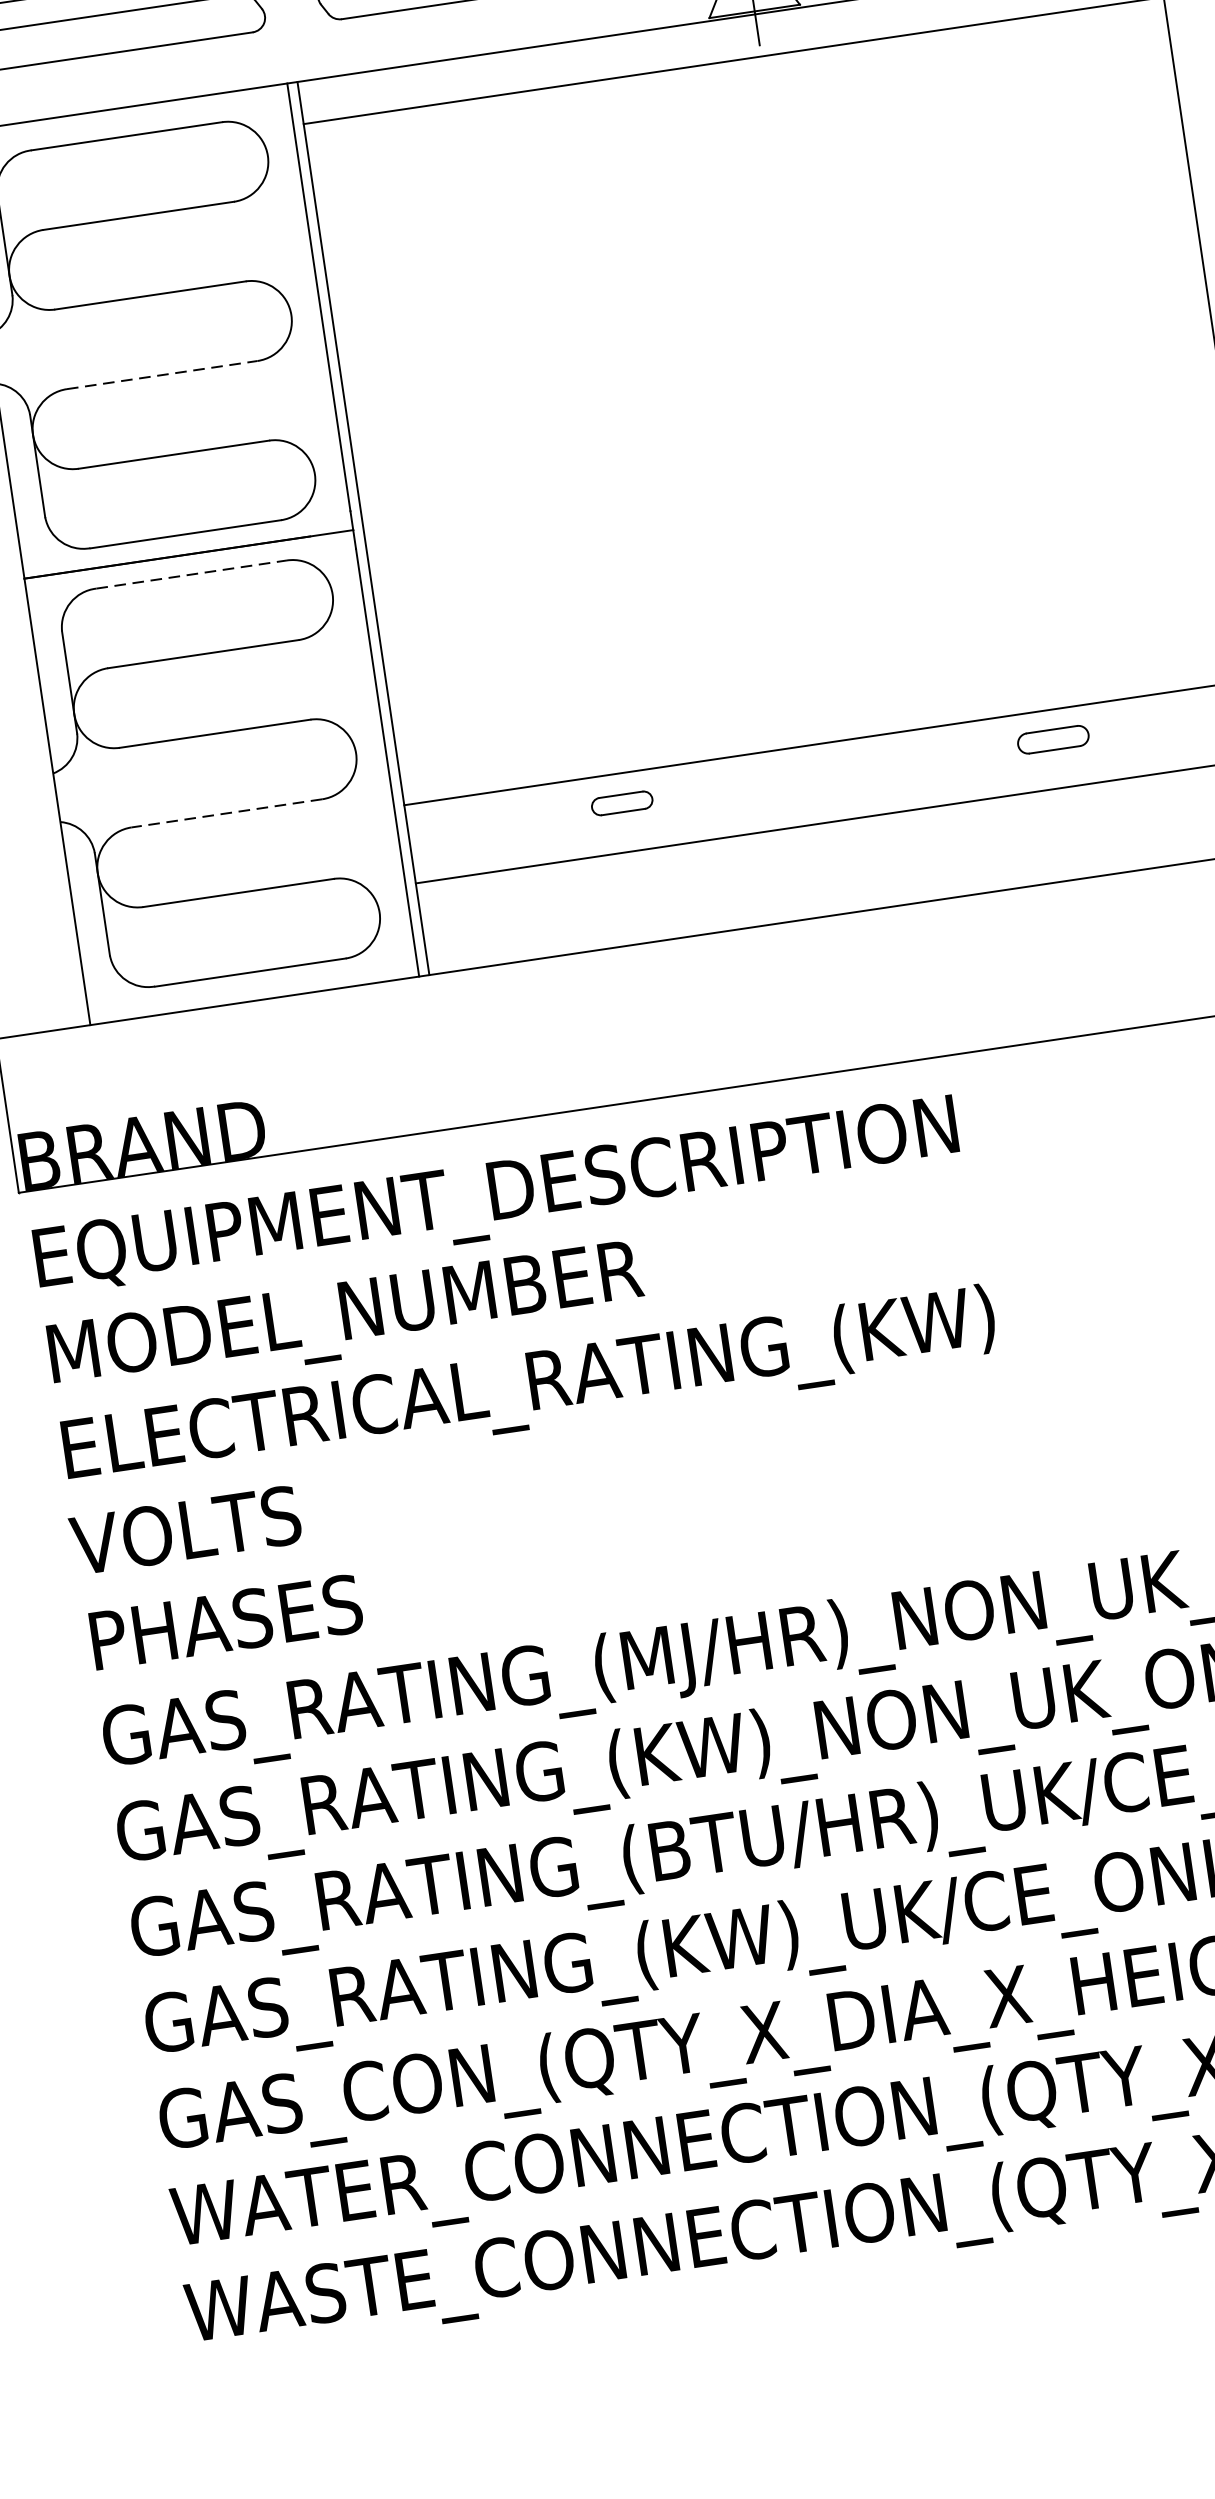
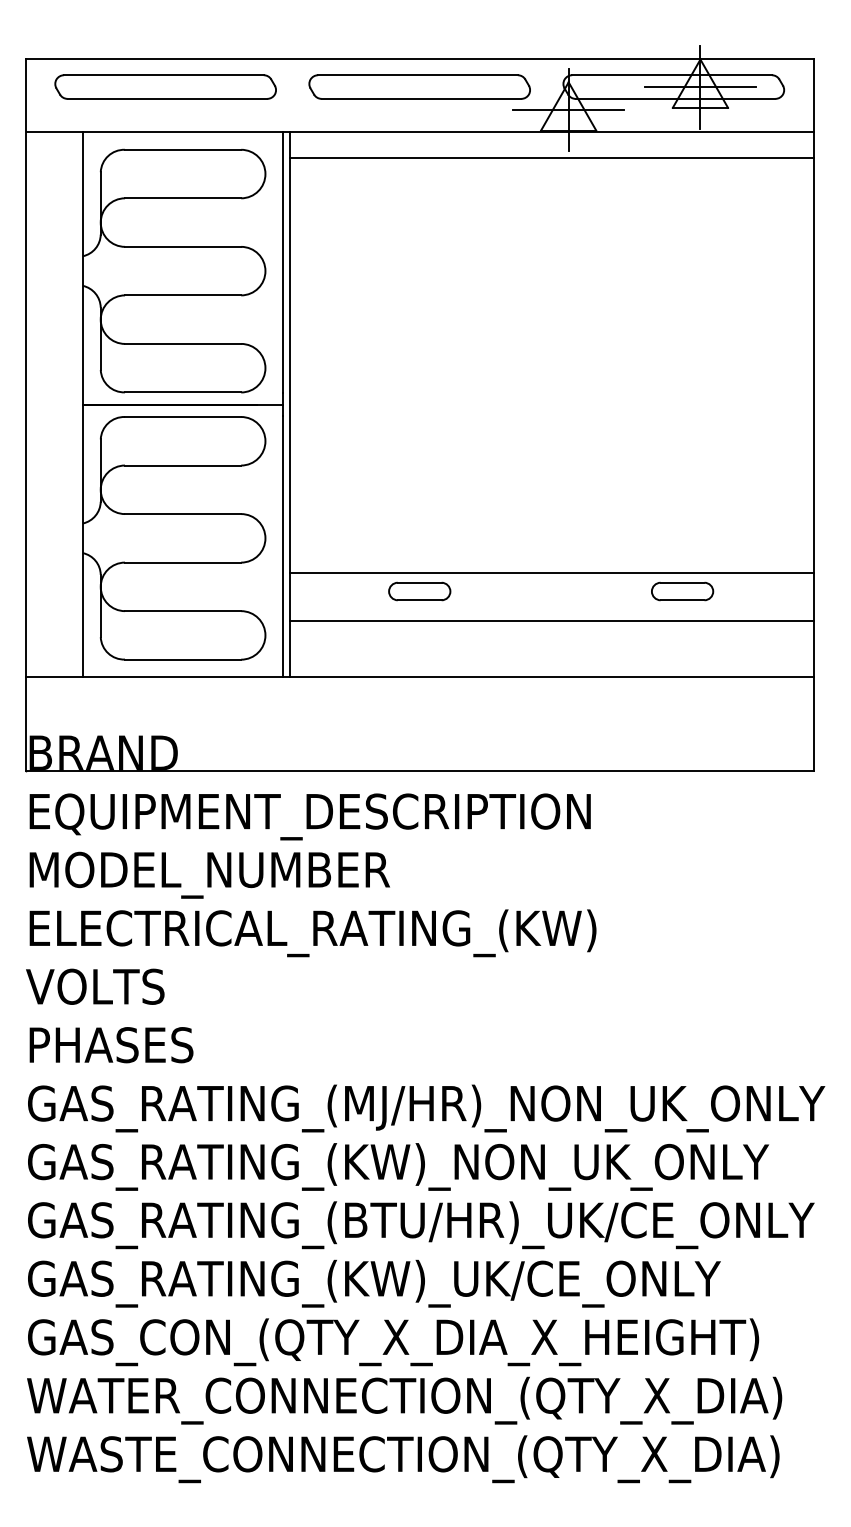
line: (162, 375) -> (183, 295), dashed -> solid
line: (192, 575) -> (183, 417), dashed -> solid
part: (1053, 739) -> (682, 591), size x1.43
part: (621, 803) -> (419, 591), size x1.67
line: (225, 813) -> (182, 562), dashed -> solid

